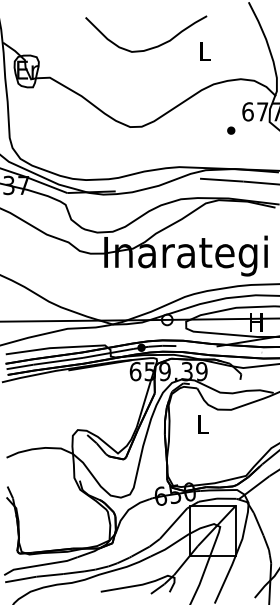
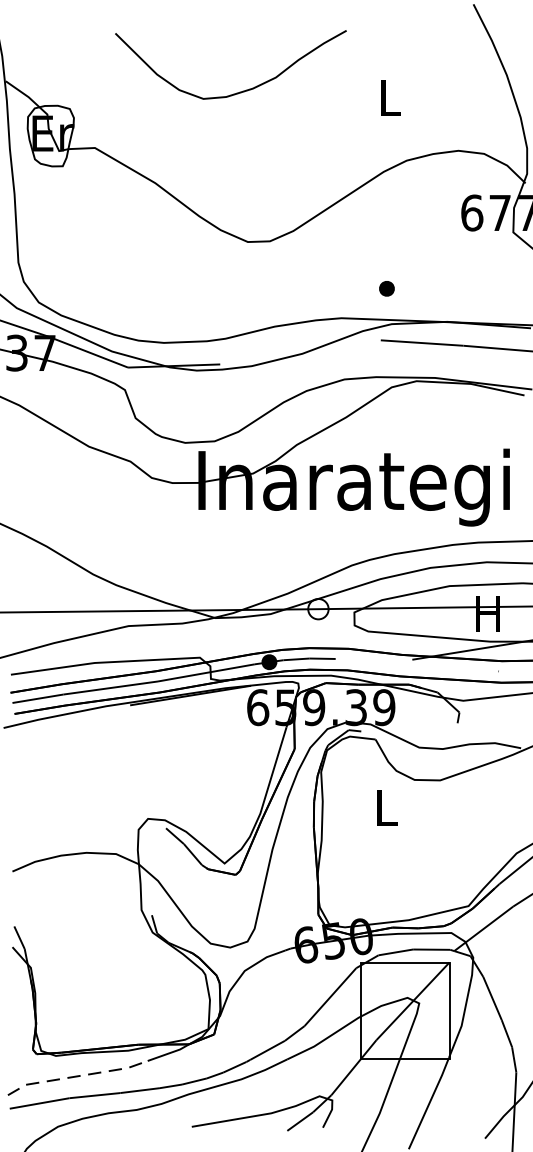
curve: (150, 47) -> (238, 90), moved
part: (231, 130) -> (387, 288), moved
line: (40, 565) -> (77, 1076), solid -> dashed

